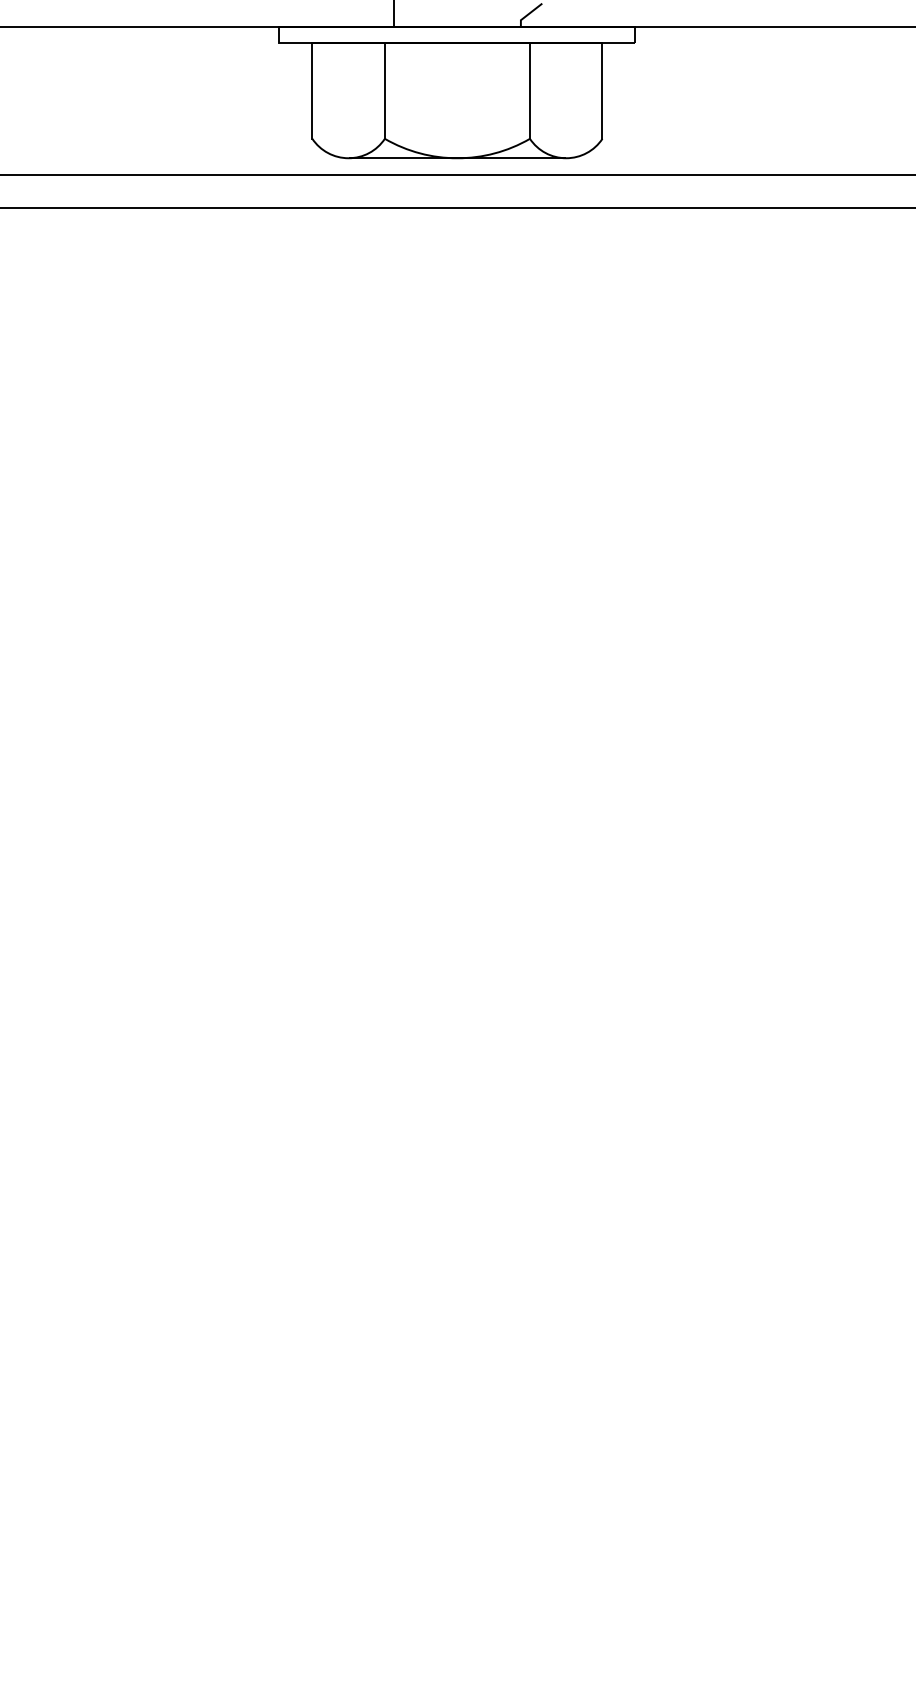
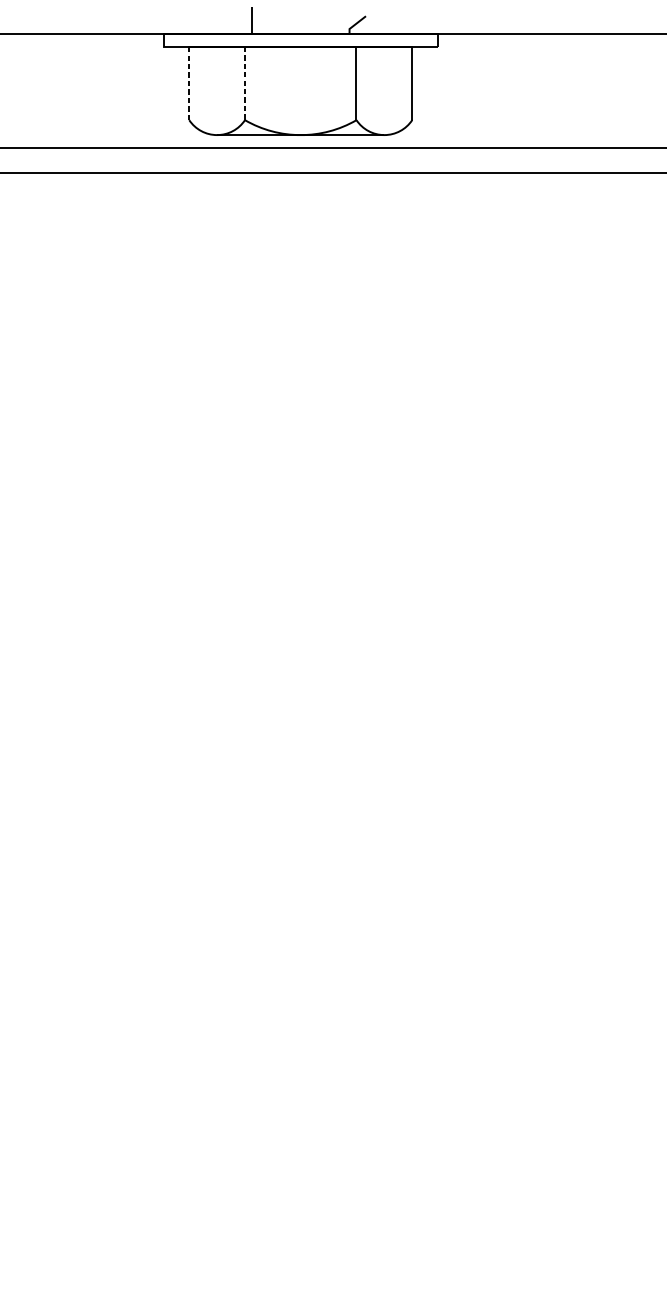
line: (312, 91) -> (189, 83), solid -> dashed
line: (384, 91) -> (244, 83), solid -> dashed

